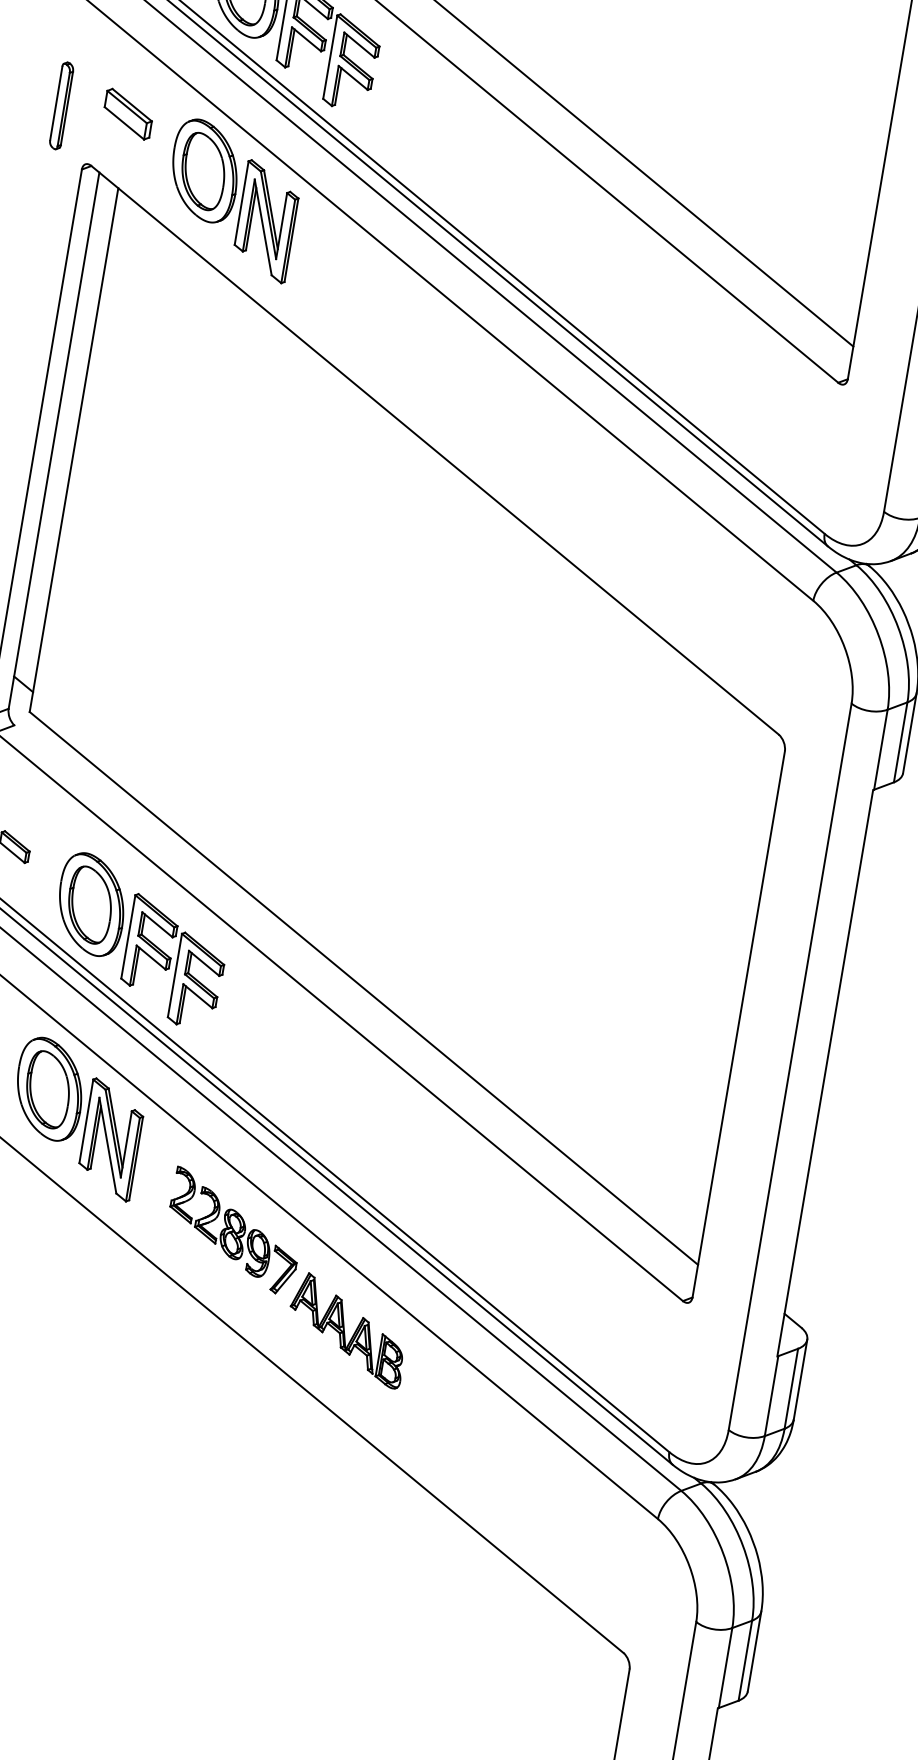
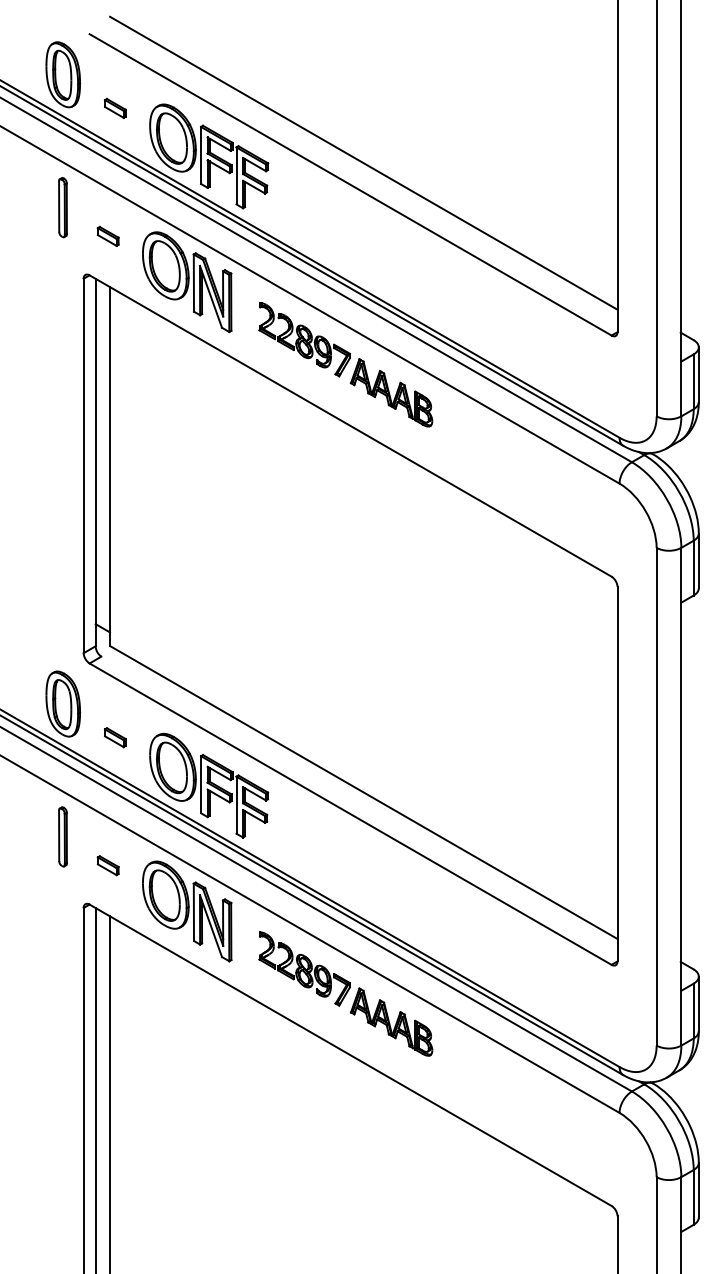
part: (60, 105) -> (62, 207), moved
part: (127, 112) -> (107, 235), size x0.62
part: (442, 359) -> (345, 364), added

